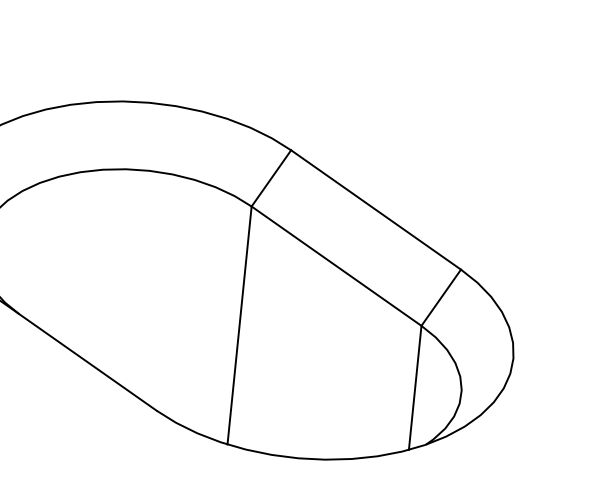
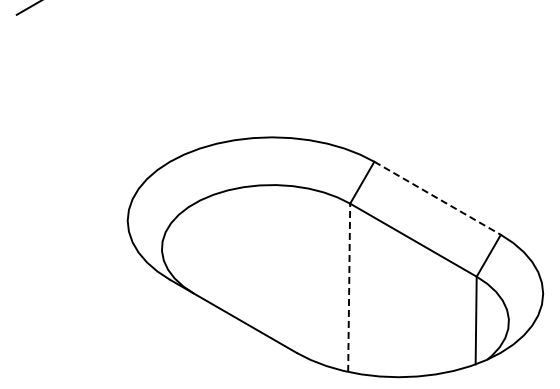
line: (377, 210) -> (438, 198), solid -> dashed
line: (240, 325) -> (349, 287), solid -> dashed

